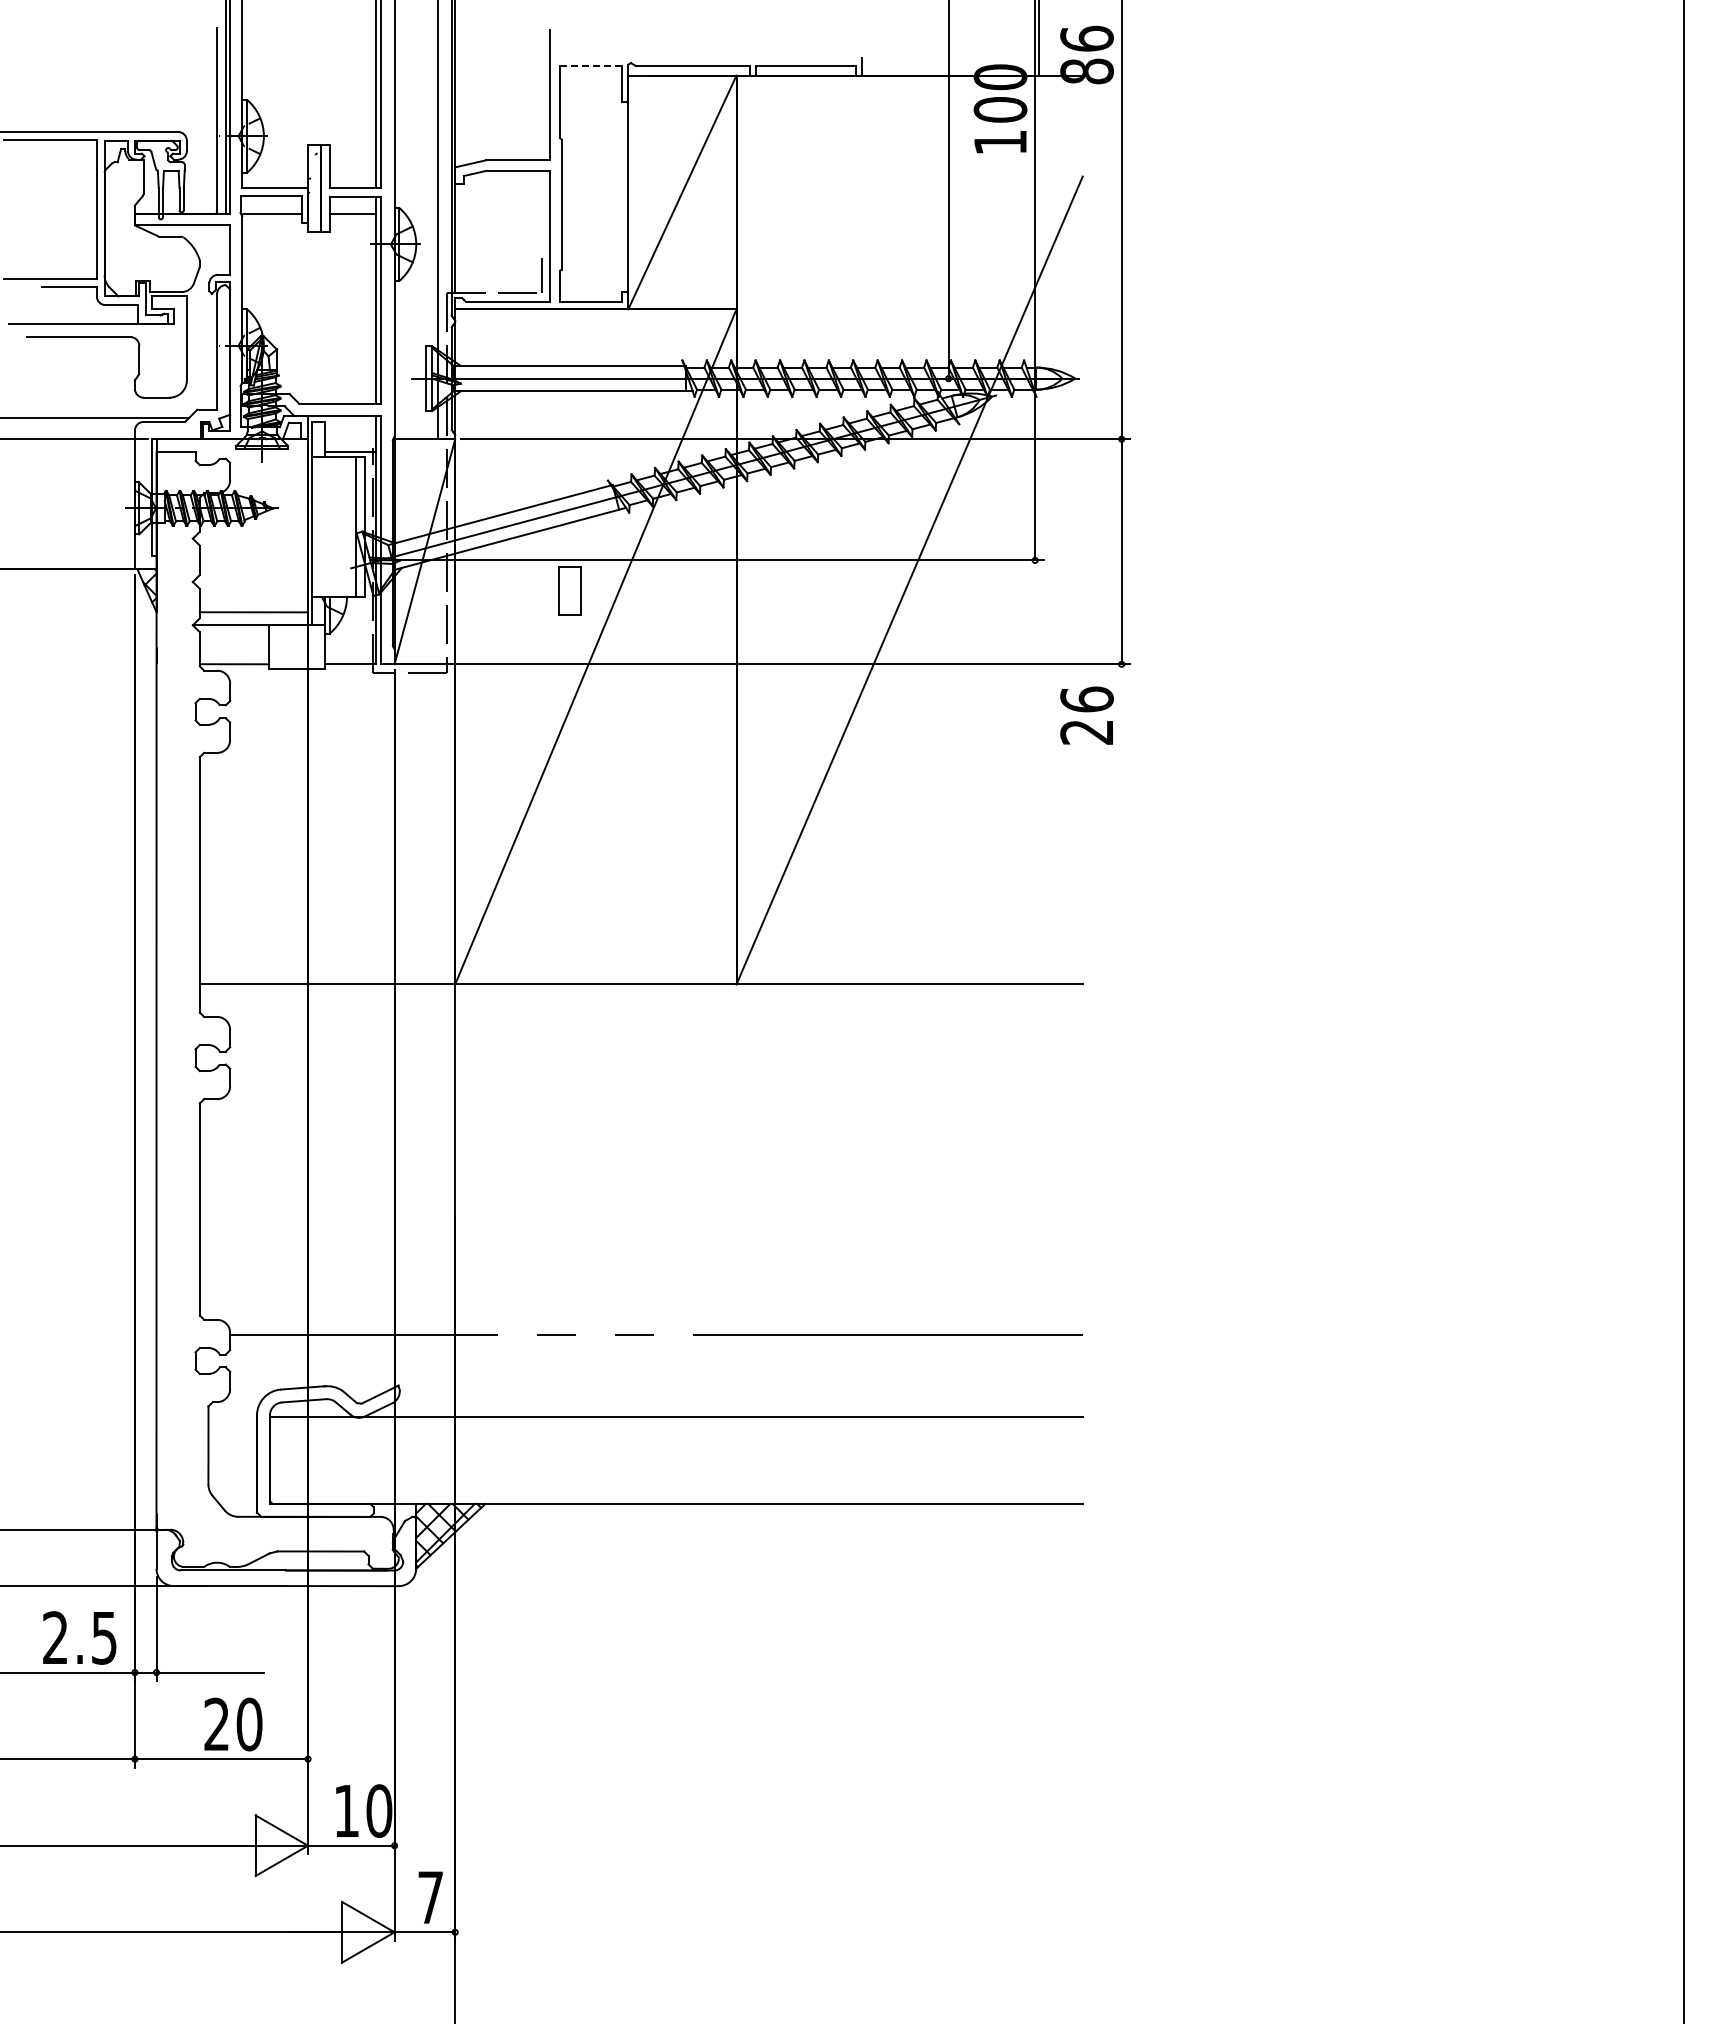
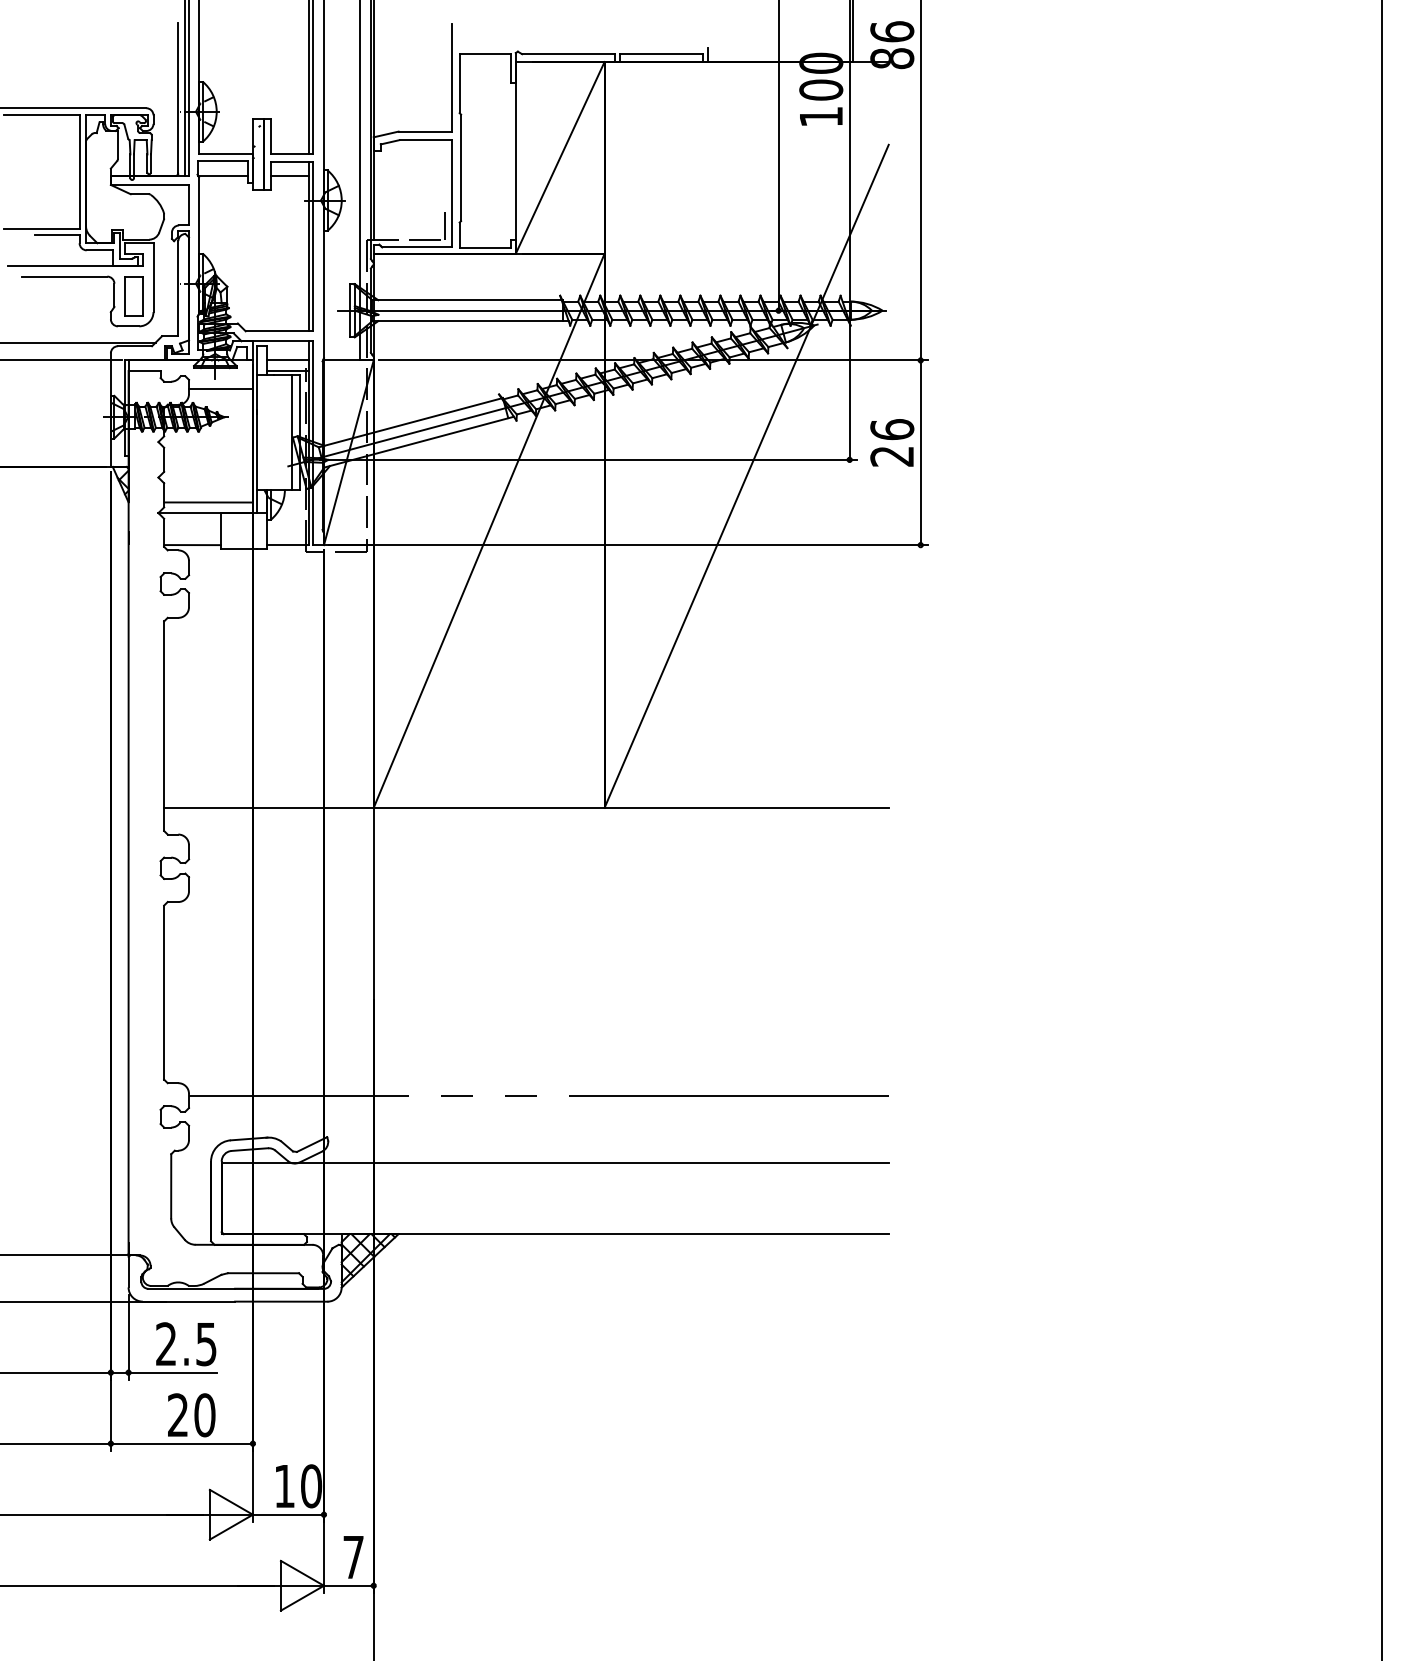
line: (591, 66) -> (485, 54), dashed -> solid
line: (350, 439) -> (287, 360), added
line: (269, 473) -> (221, 388), added
part: (569, 590) -> (133, 295), moved
text: (1086, 715) -> (891, 442), moved
text: (79, 1637) -> (186, 1343), moved

